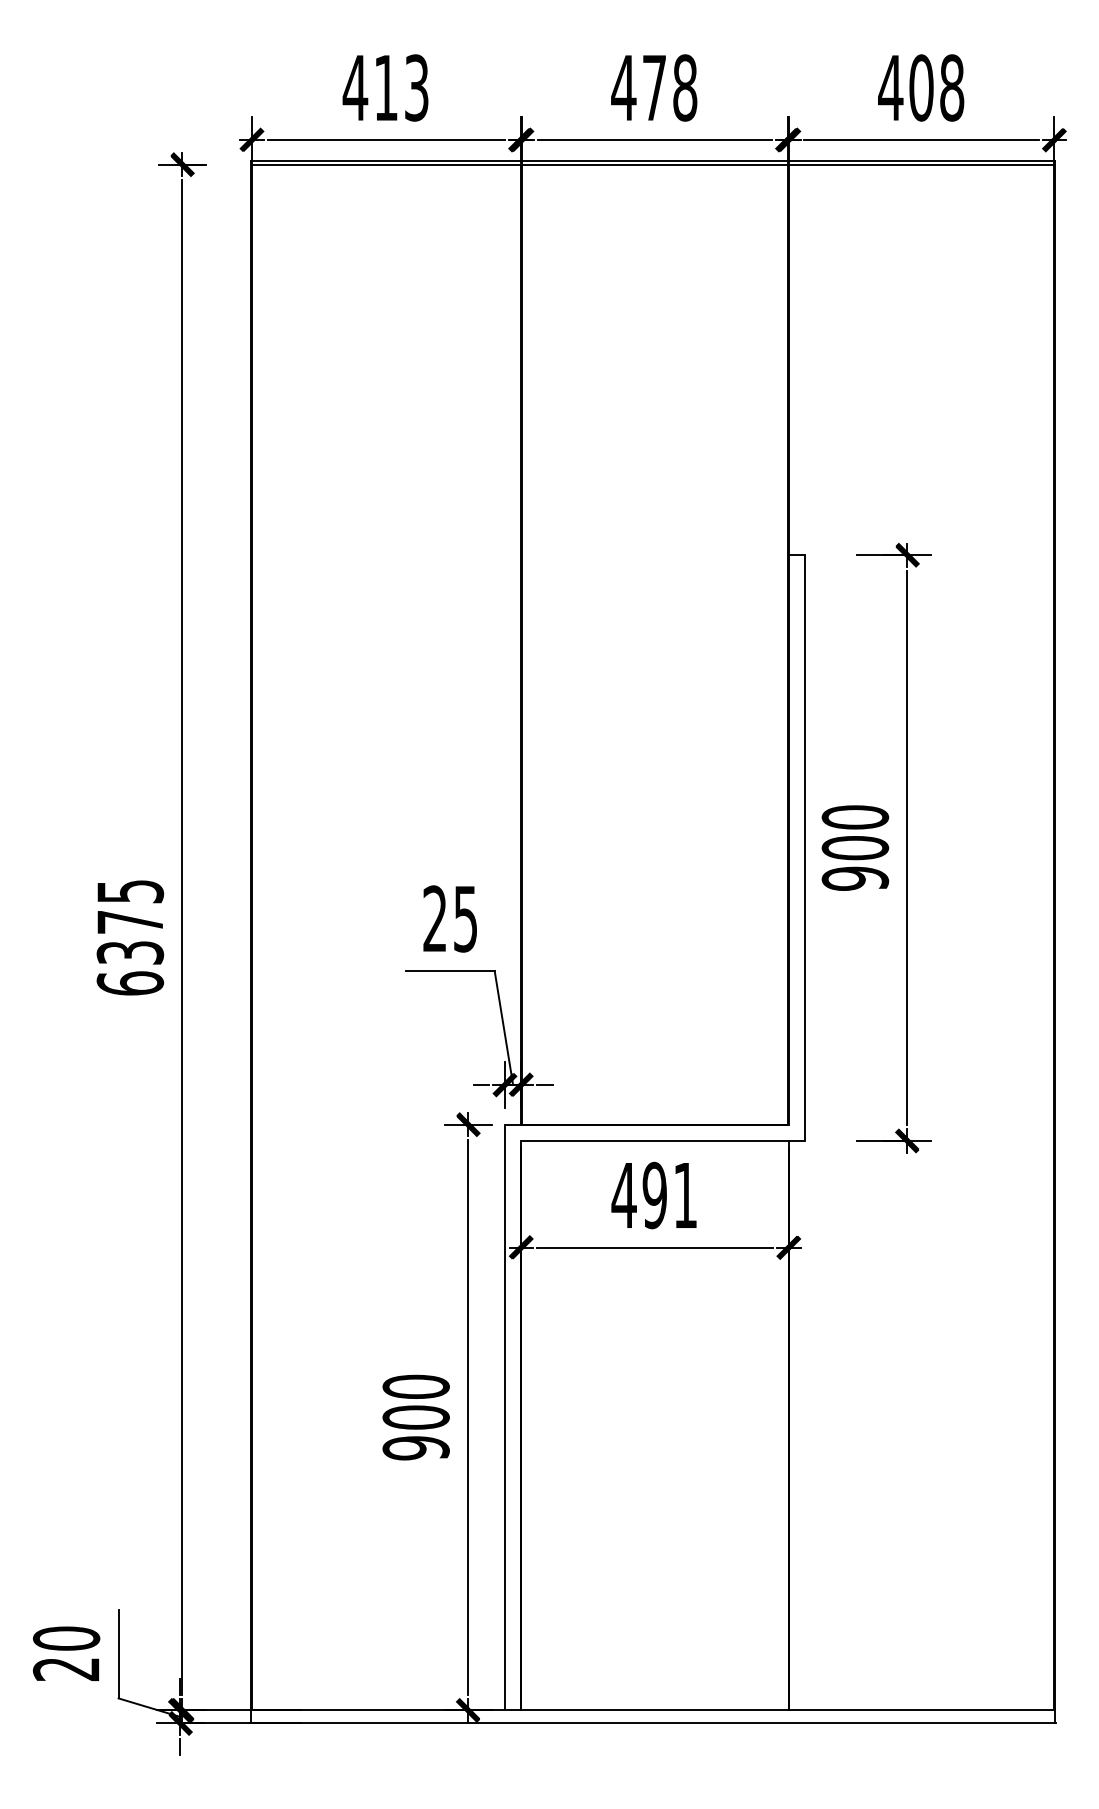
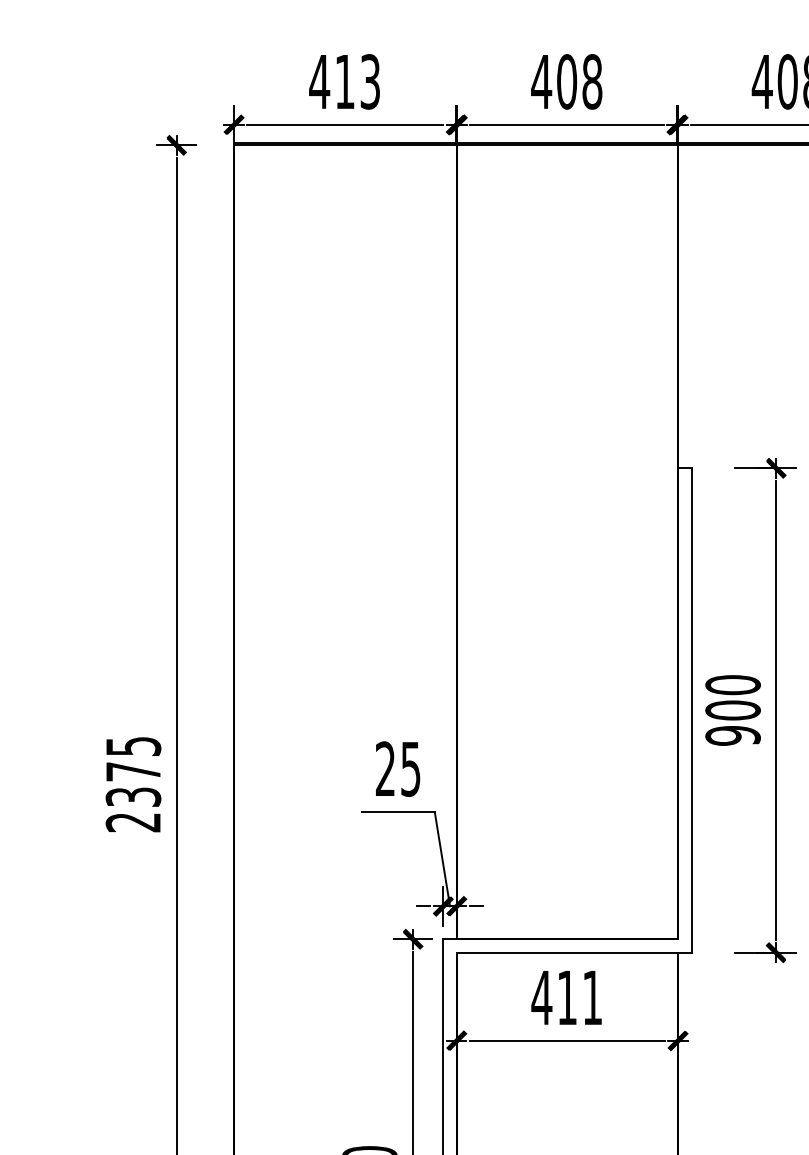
text: (654, 87) -> (566, 81), 478 -> 408
text: (130, 983) -> (133, 822), 6375 -> 2375
text: (654, 1195) -> (566, 997), 491 -> 411

